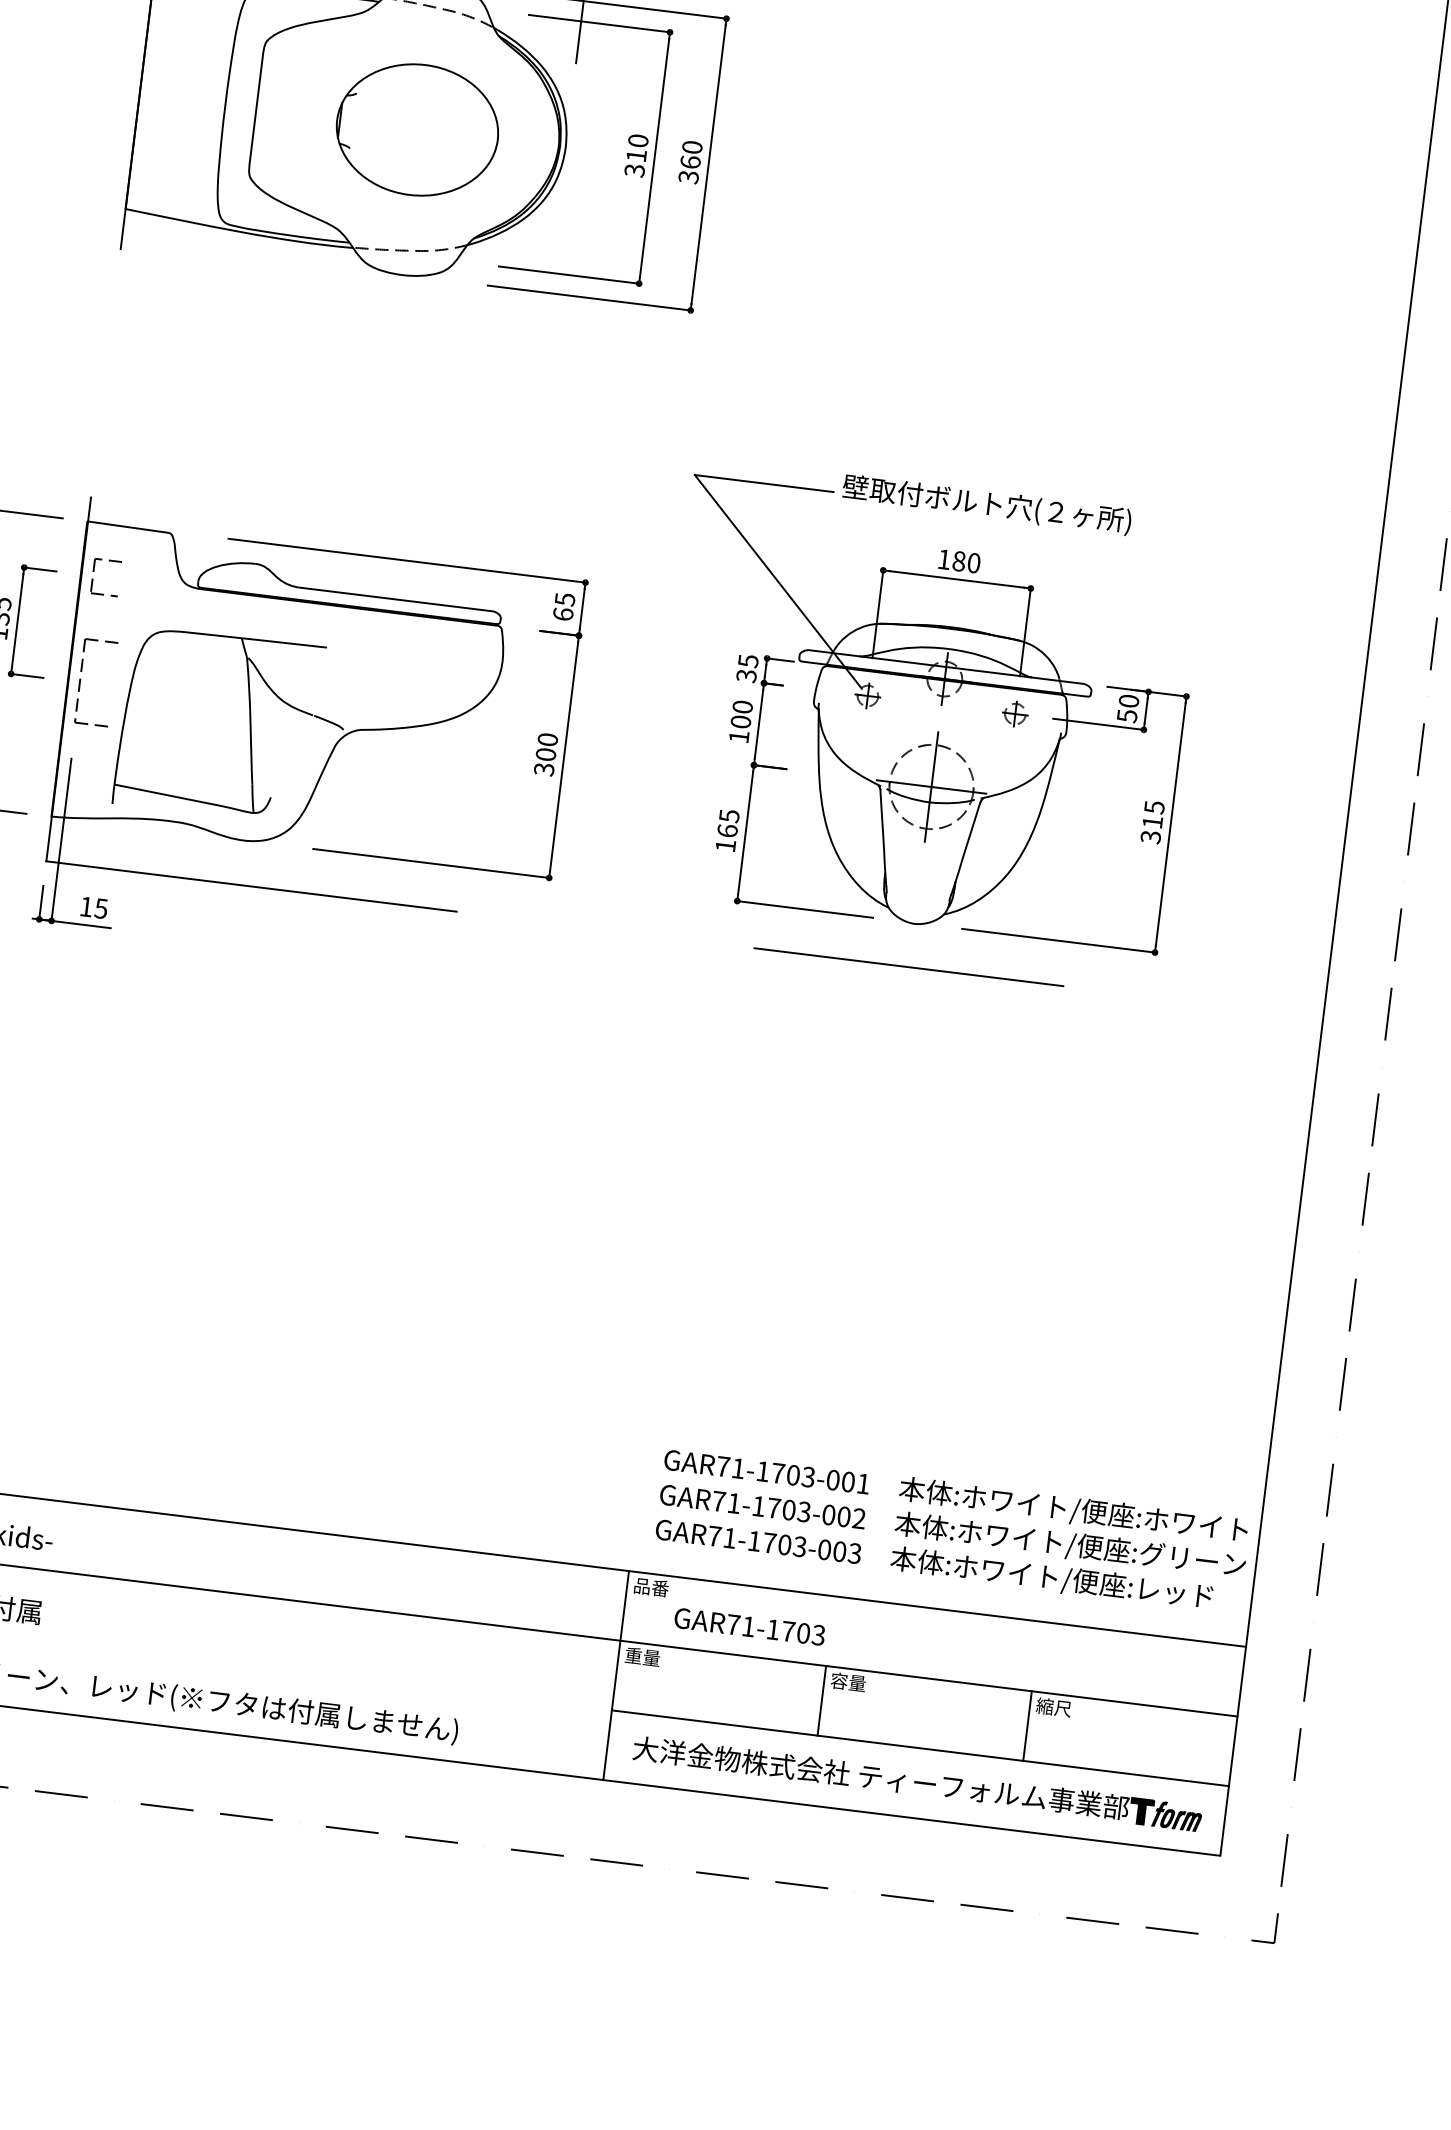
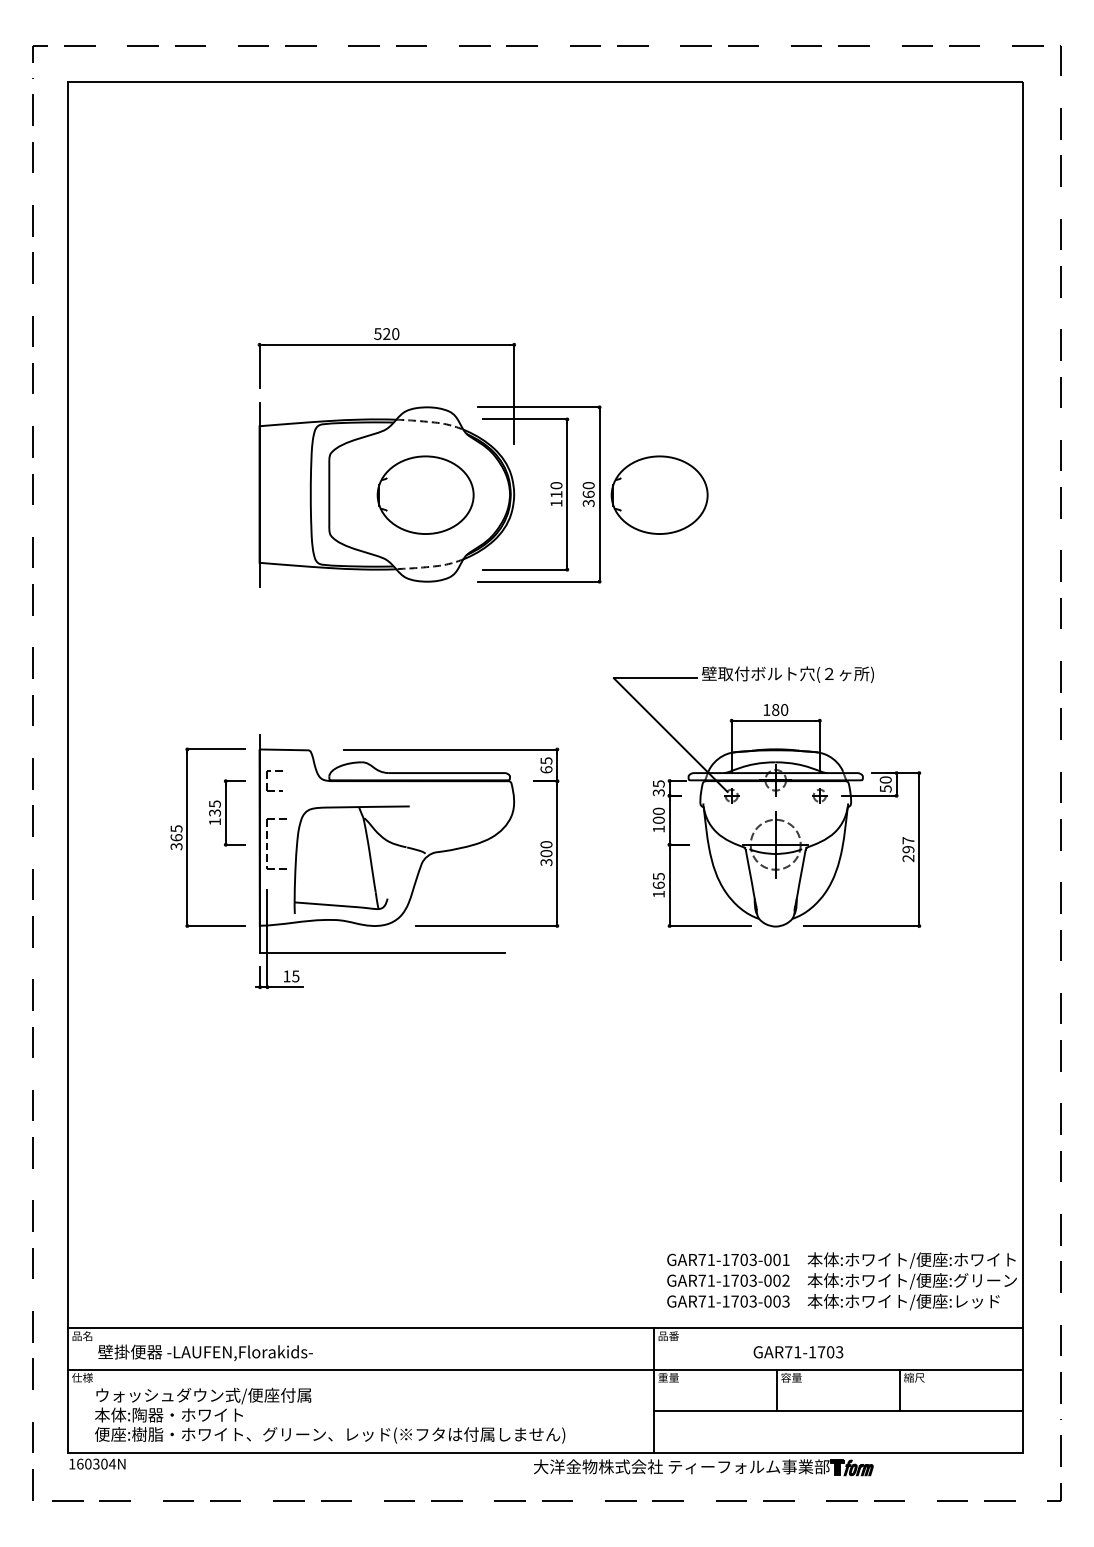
text: (634, 170) -> (556, 503), 310 -> 110
part: (808, 176) -> (659, 494), added
text: (1152, 822) -> (908, 849), 315 -> 297
line: (909, 967) -> (775, 952), removed
text: (749, 1627) -> (798, 1352), moved
part: (917, 1783) -> (703, 1467), moved

